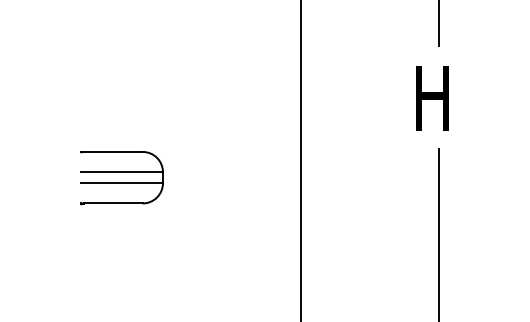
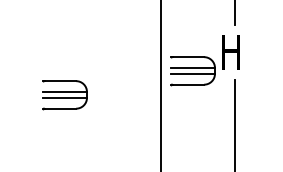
part: (360, 133) -> (192, 71), added

